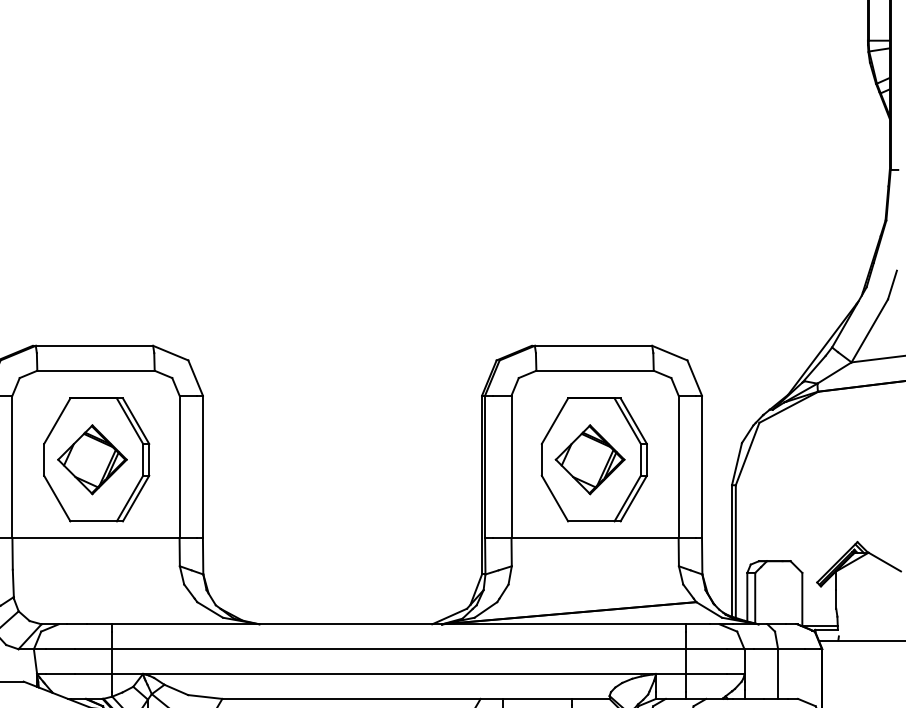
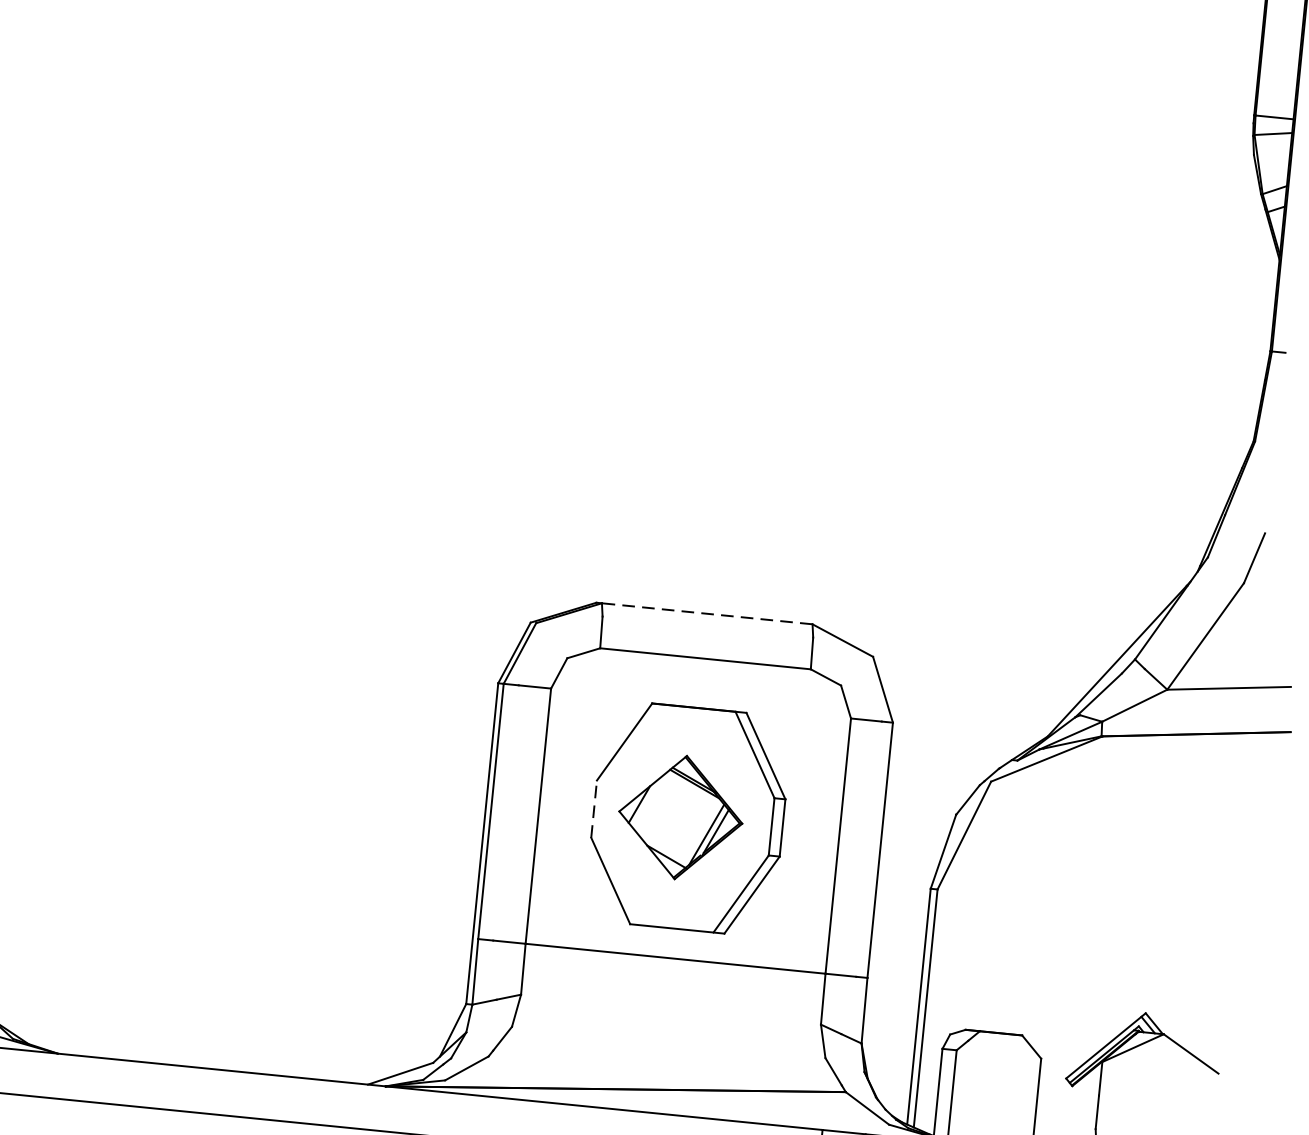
line: (593, 345) -> (707, 613), solid -> dashed
line: (541, 459) -> (593, 808), solid -> dashed

